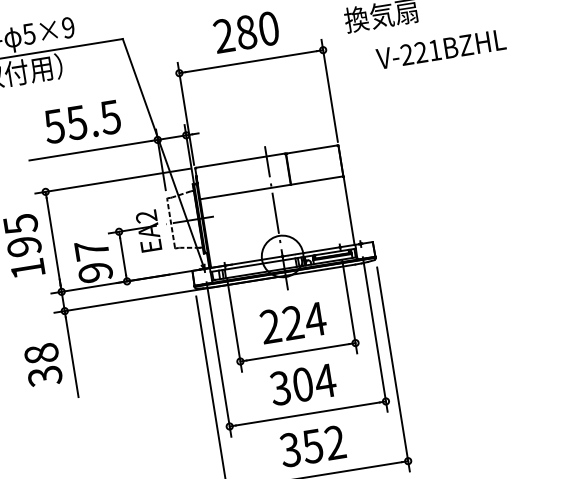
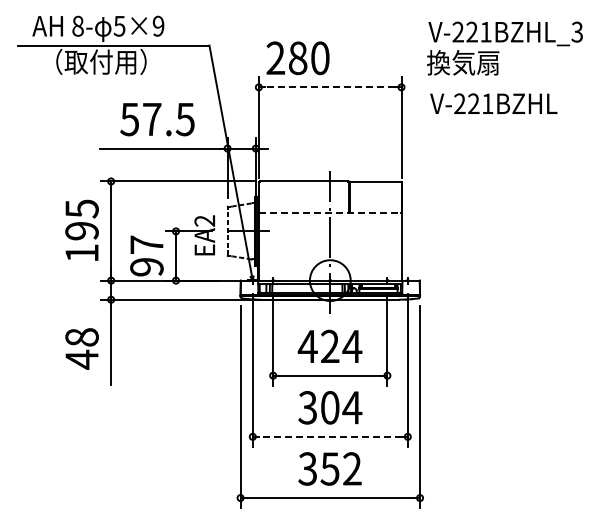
text: (245, 32) -> (297, 58), moved
text: (440, 49) -> (493, 103), moved
line: (250, 61) -> (329, 87), solid -> dashed
text: (76, 122) -> (151, 119), 55.5 -> 57.5
line: (271, 187) -> (330, 212), solid -> dashed
text: (270, 325) -> (307, 345), 224 -> 424
text: (44, 376) -> (81, 359), 38 -> 48
line: (306, 413) -> (329, 436), solid -> dashed

